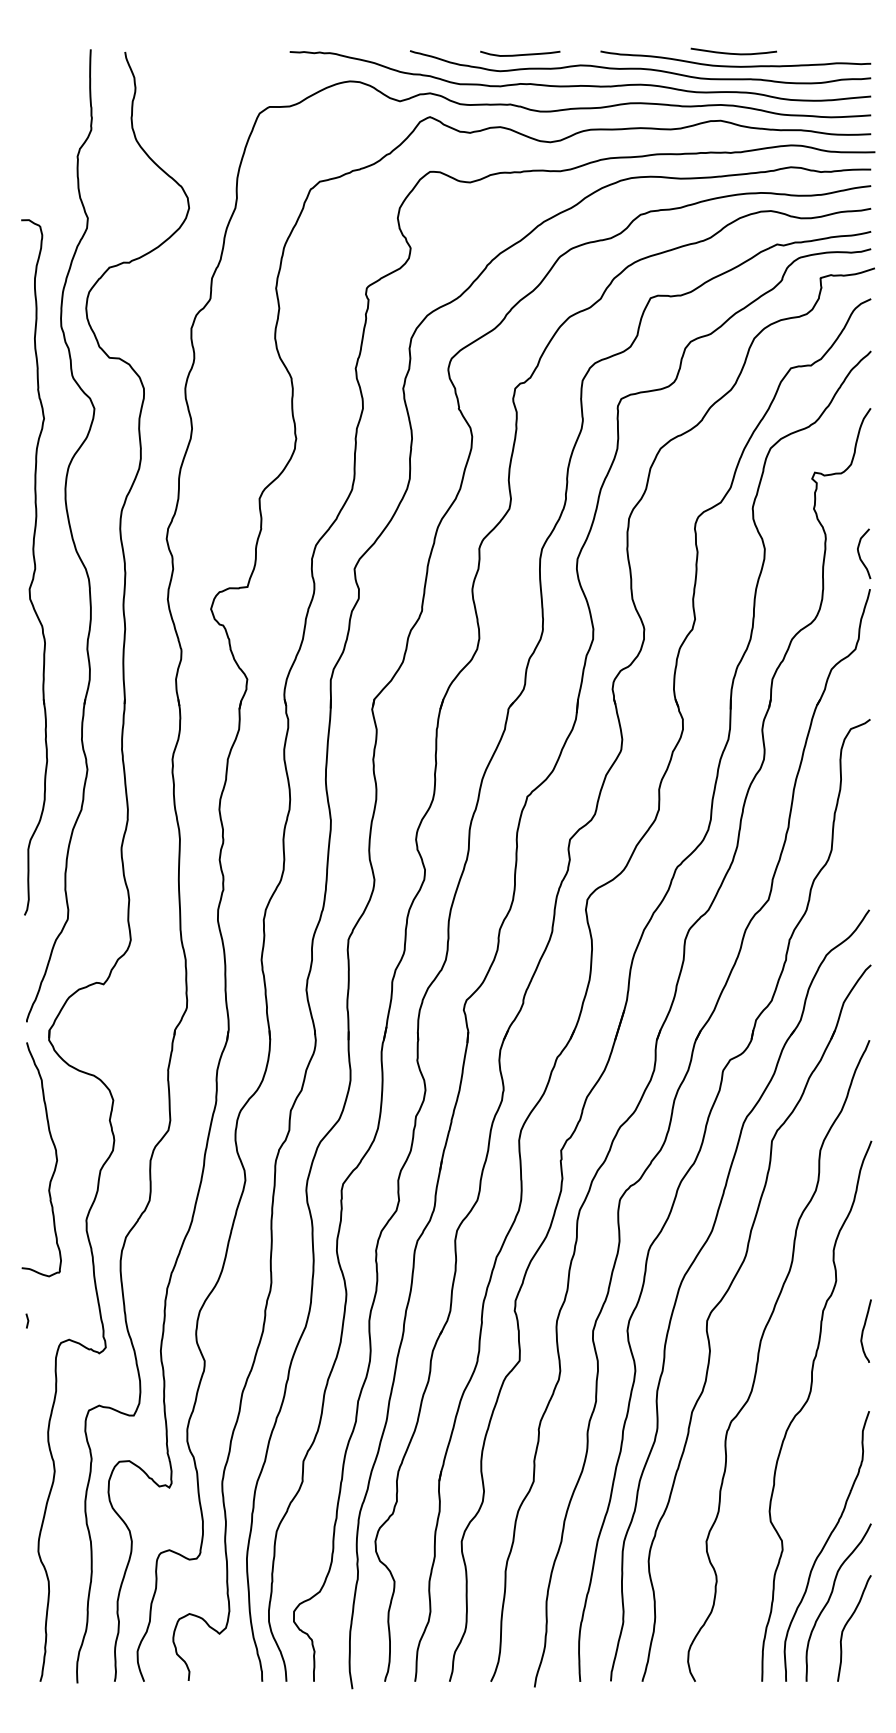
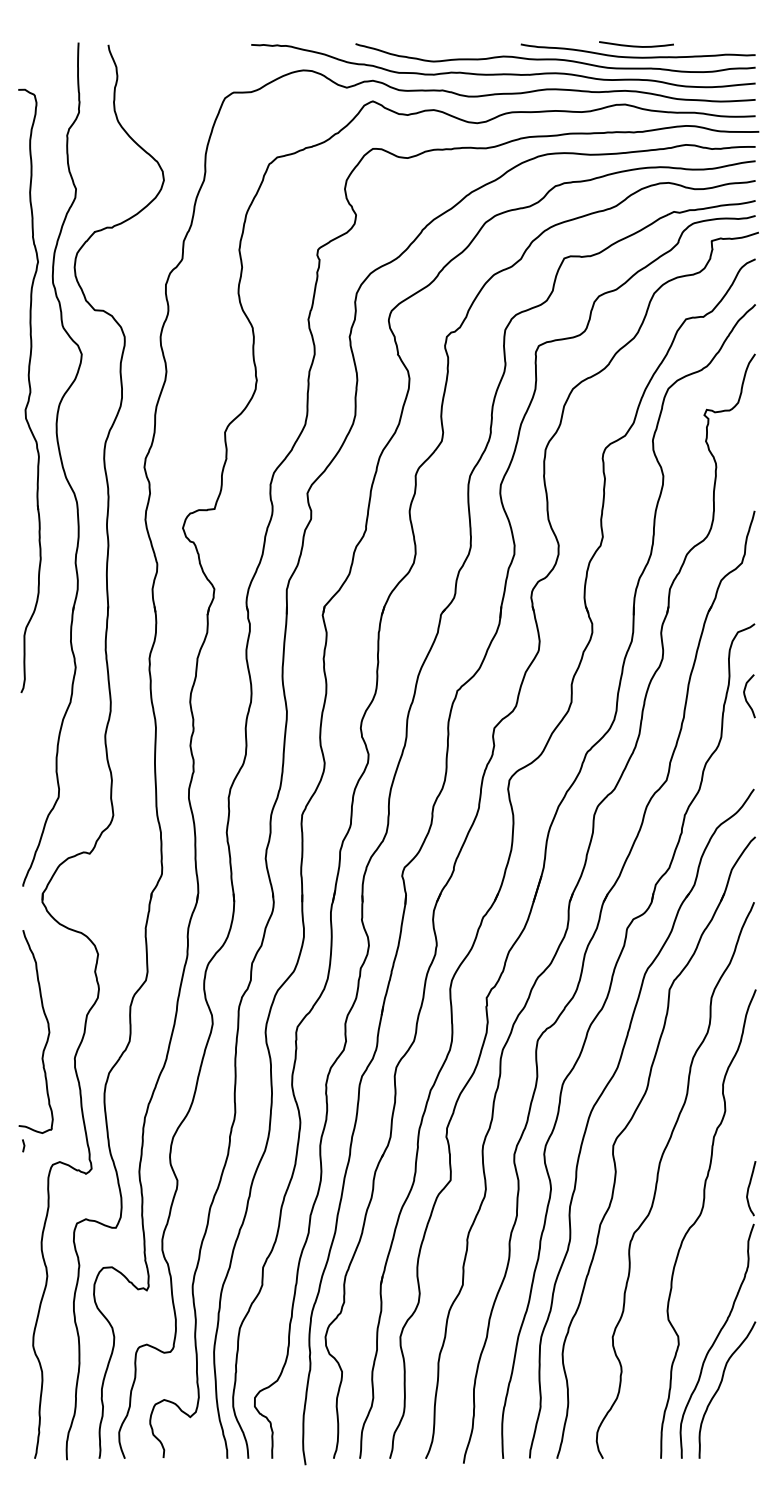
curve: (519, 53) -> (450, 46), removed
curve: (860, 555) -> (746, 697), moved
part: (34, 566) -> (29, 390), moved
curve: (54, 1154) -> (47, 1027), moved
curve: (864, 1331) -> (749, 1188), moved
curve: (847, 1623) -> (735, 1408), removed

